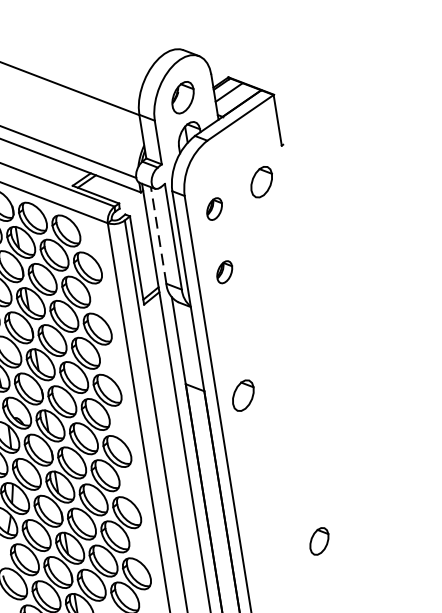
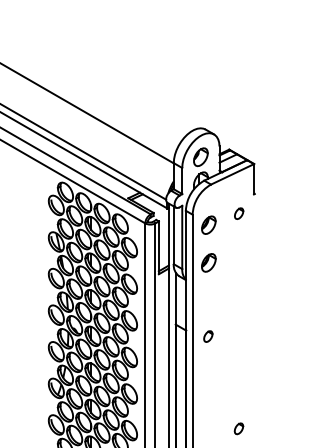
part: (262, 181) -> (239, 213), size x0.62
part: (213, 208) -> (208, 224), size x1.43
line: (158, 235) -> (173, 235), dashed -> solid
part: (223, 271) -> (208, 262), size x1.43
part: (243, 395) -> (208, 336), size x0.62
part: (318, 541) -> (238, 428), size x0.71

